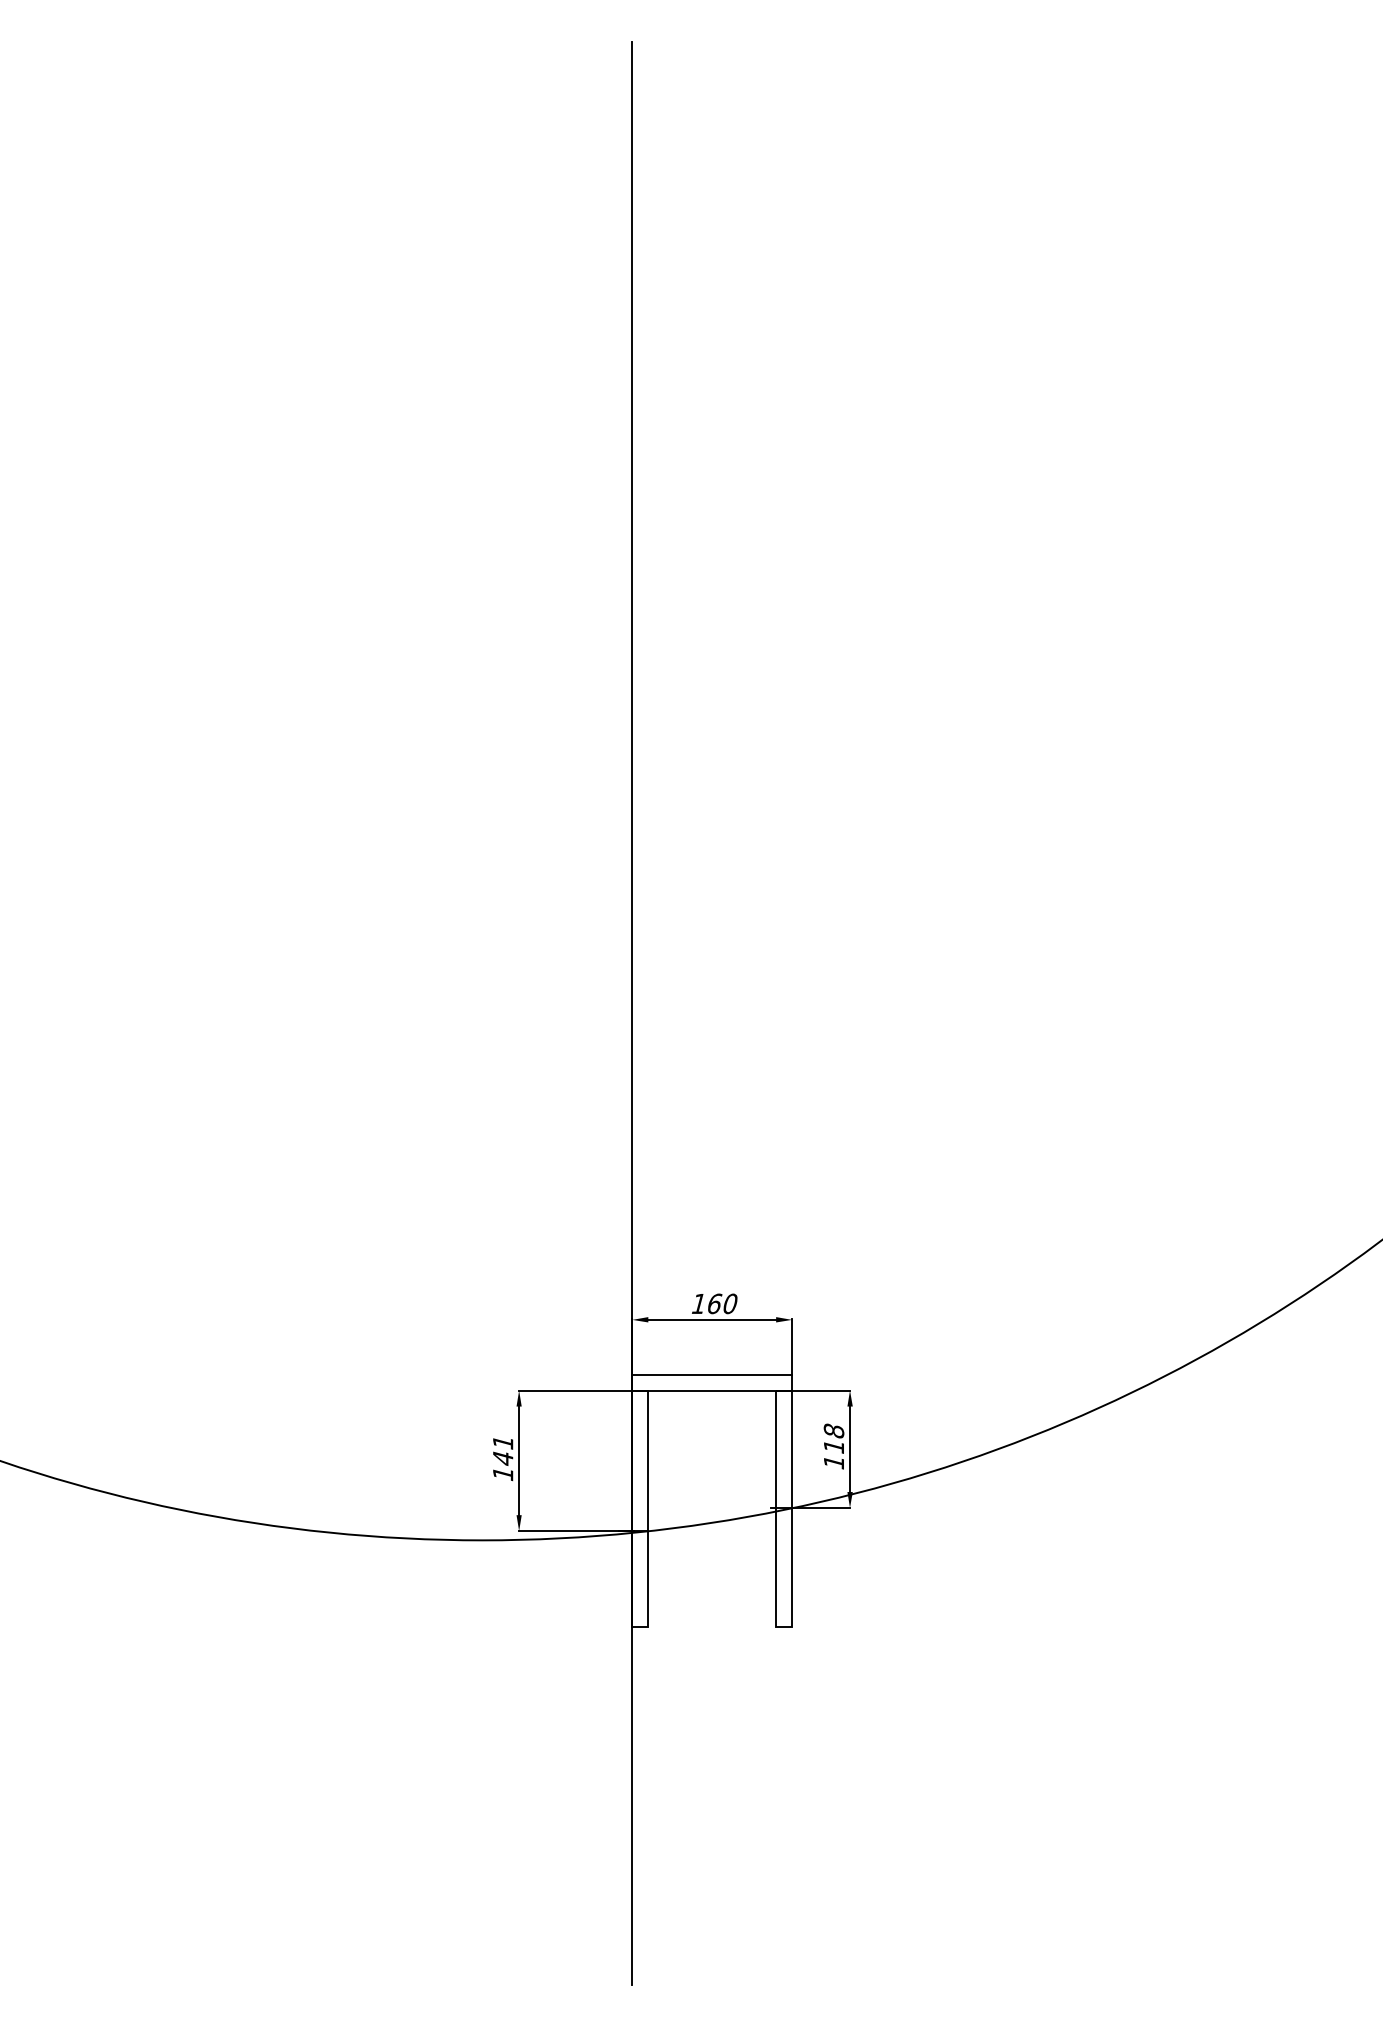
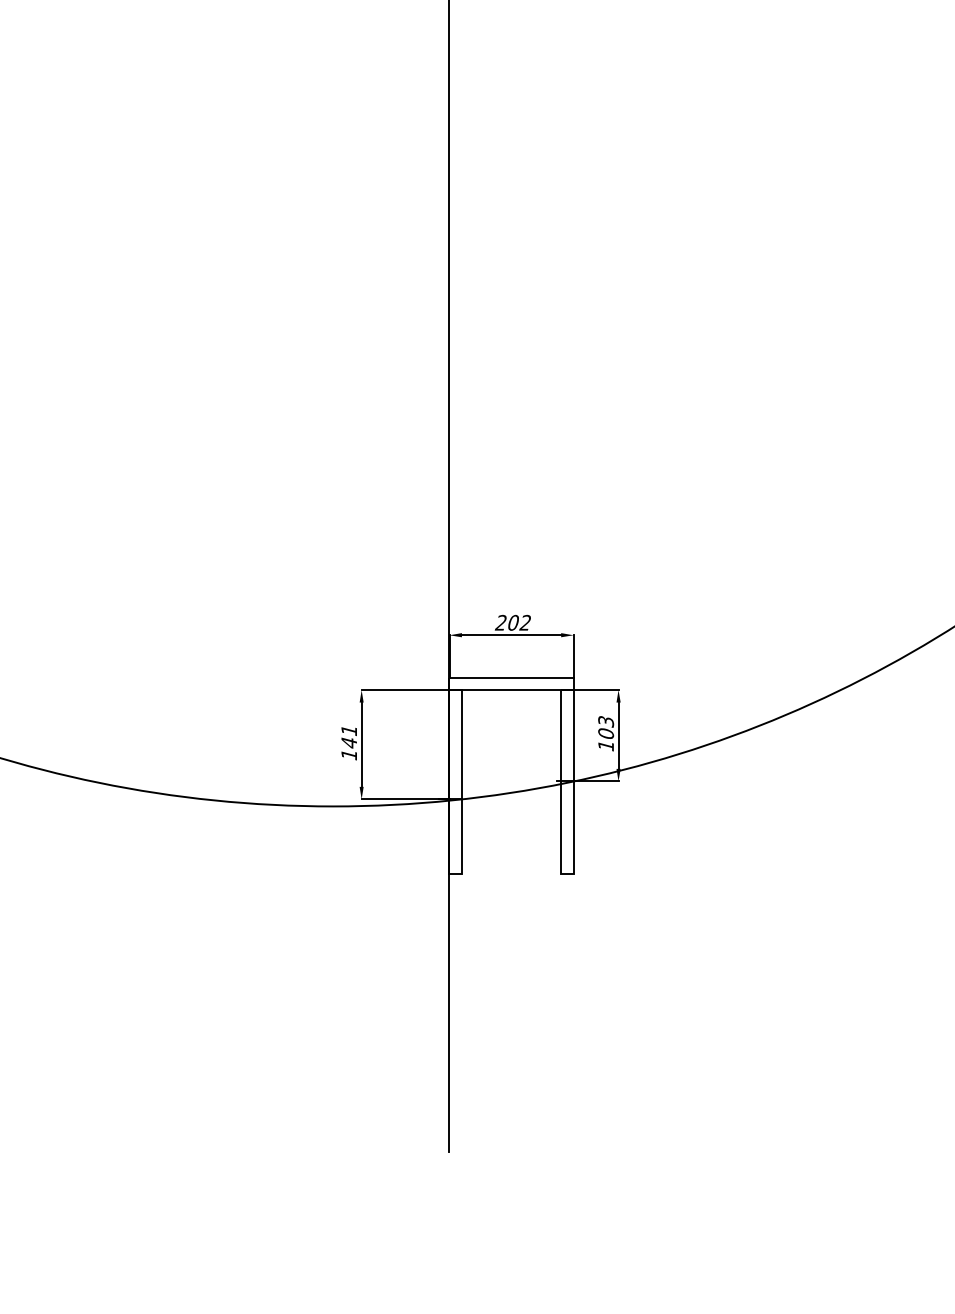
text: (713, 1303) -> (512, 622), 160 -> 202
text: (833, 1438) -> (605, 727), 118 -> 103

